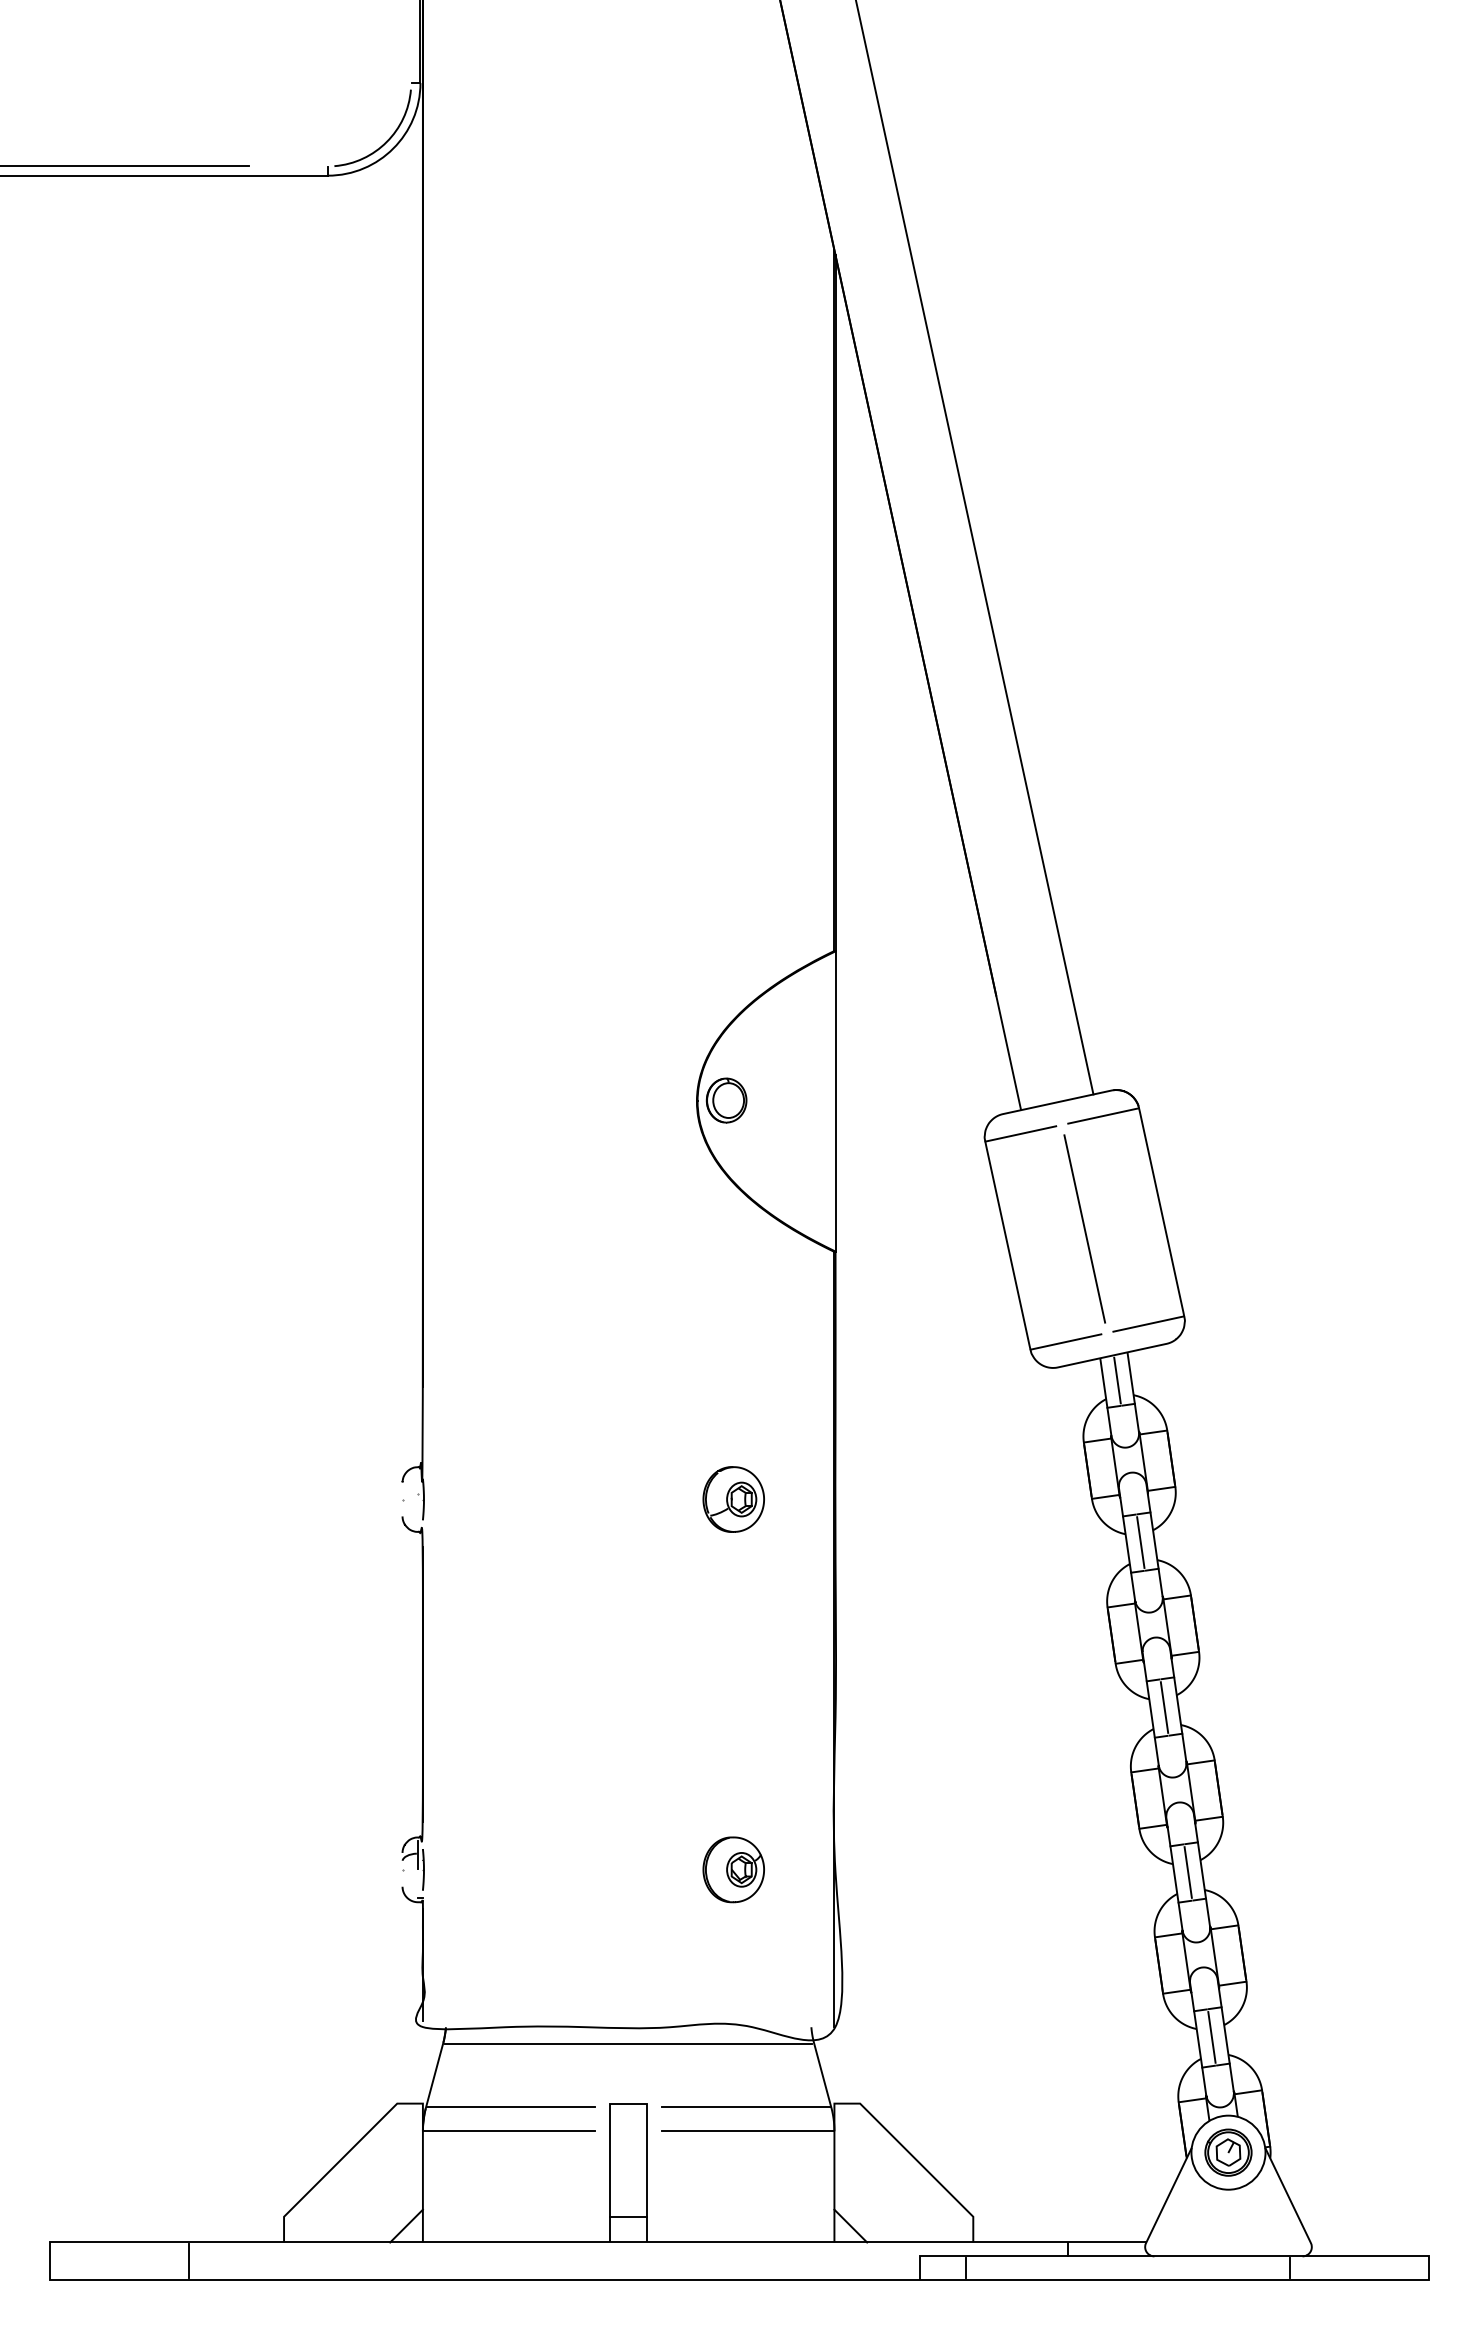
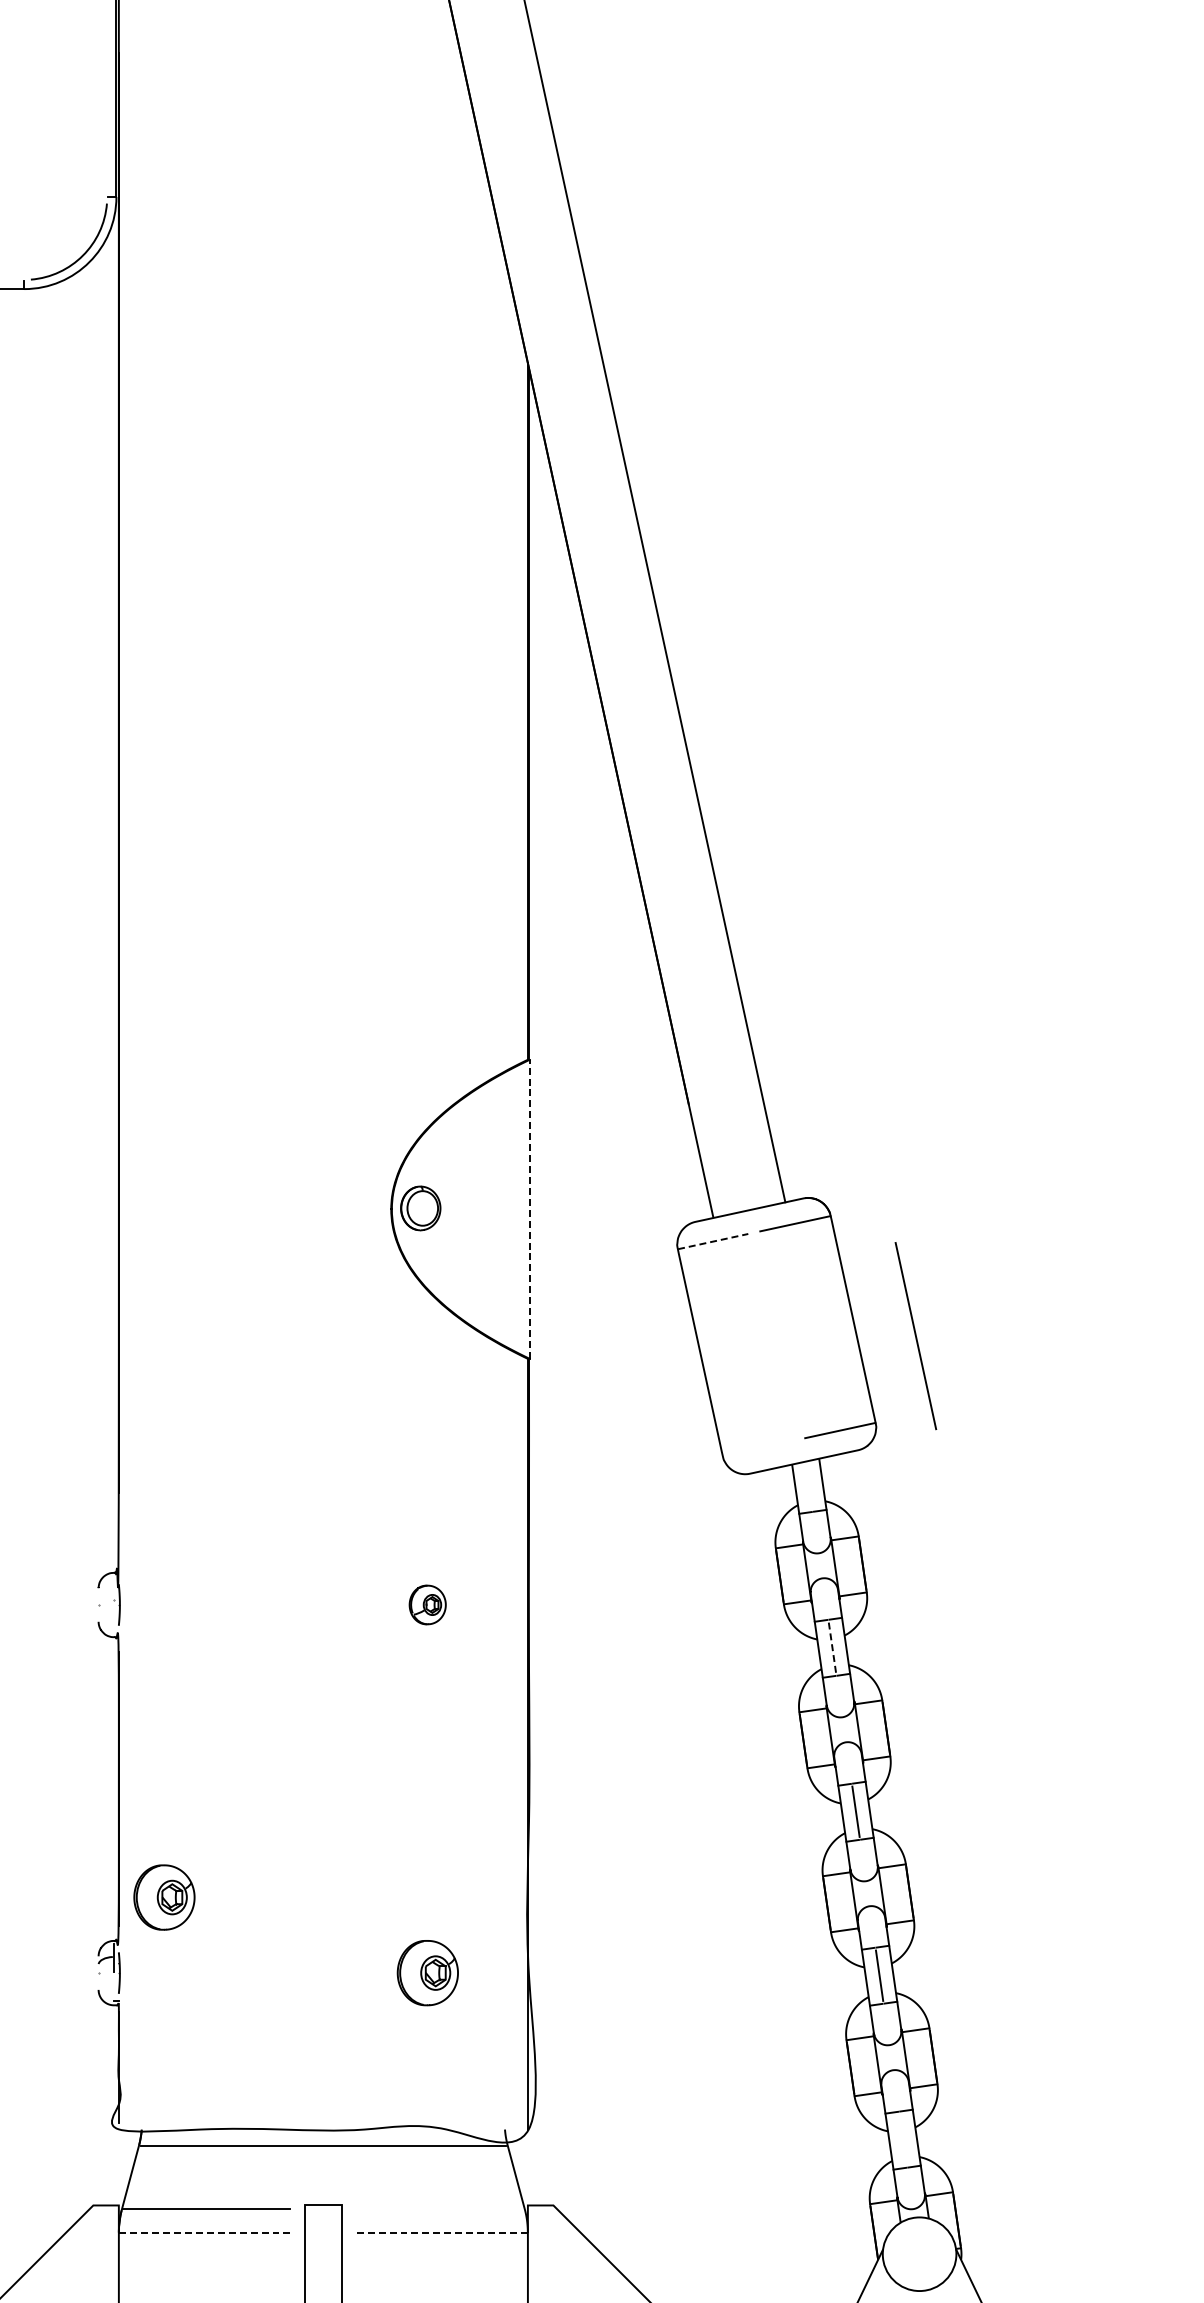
line: (836, 1100) -> (529, 1208), solid -> dashed
line: (1021, 1133) -> (713, 1241), solid -> dashed
line: (1084, 1228) -> (915, 1335), moved
line: (1065, 1341) -> (757, 1447), removed
line: (1117, 1380) -> (809, 1486), removed
part: (733, 1499) -> (427, 1604), size x0.6
line: (1140, 1542) -> (832, 1647), solid -> dashed
part: (468, 1793) -> (164, 1897), added
line: (1211, 2037) -> (902, 2139), removed
line: (746, 2107) -> (440, 2209), removed
line: (509, 2131) -> (204, 2233), solid -> dashed
line: (748, 2131) -> (442, 2233), solid -> dashed
part: (1228, 2152) -> (919, 2254), removed

